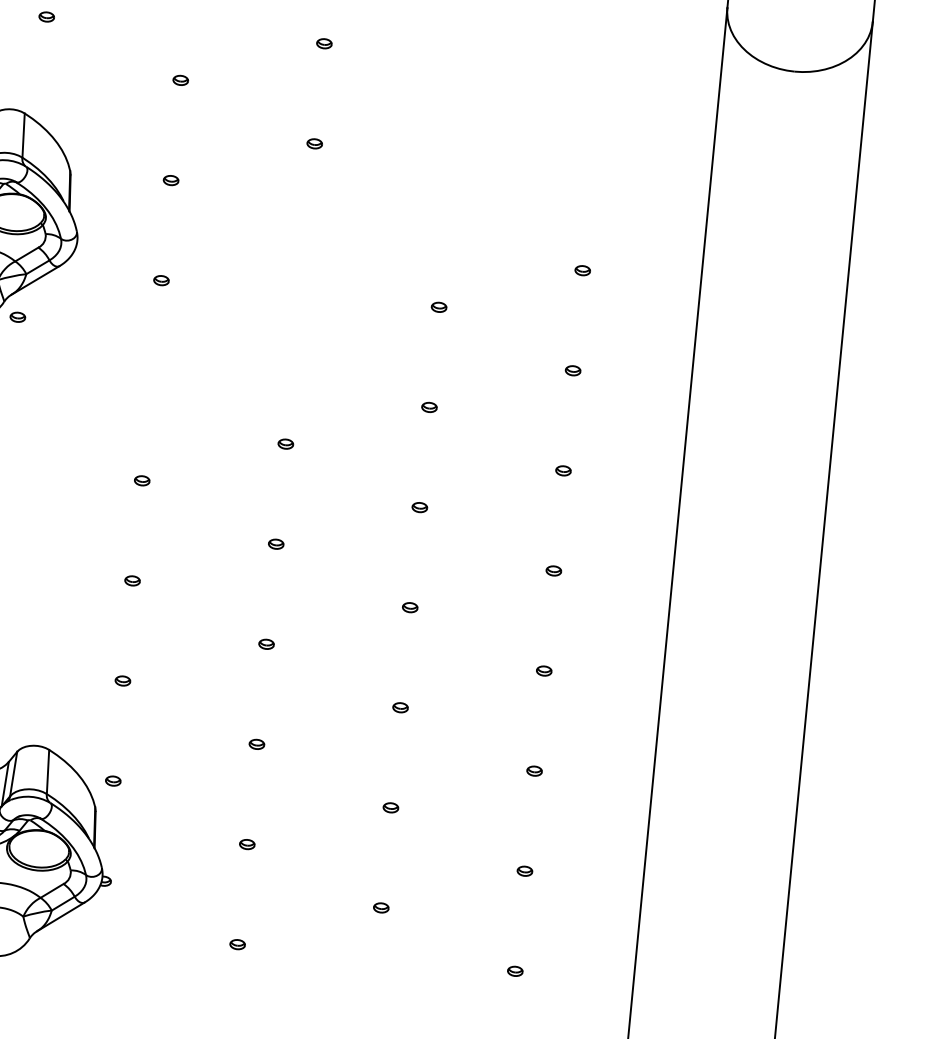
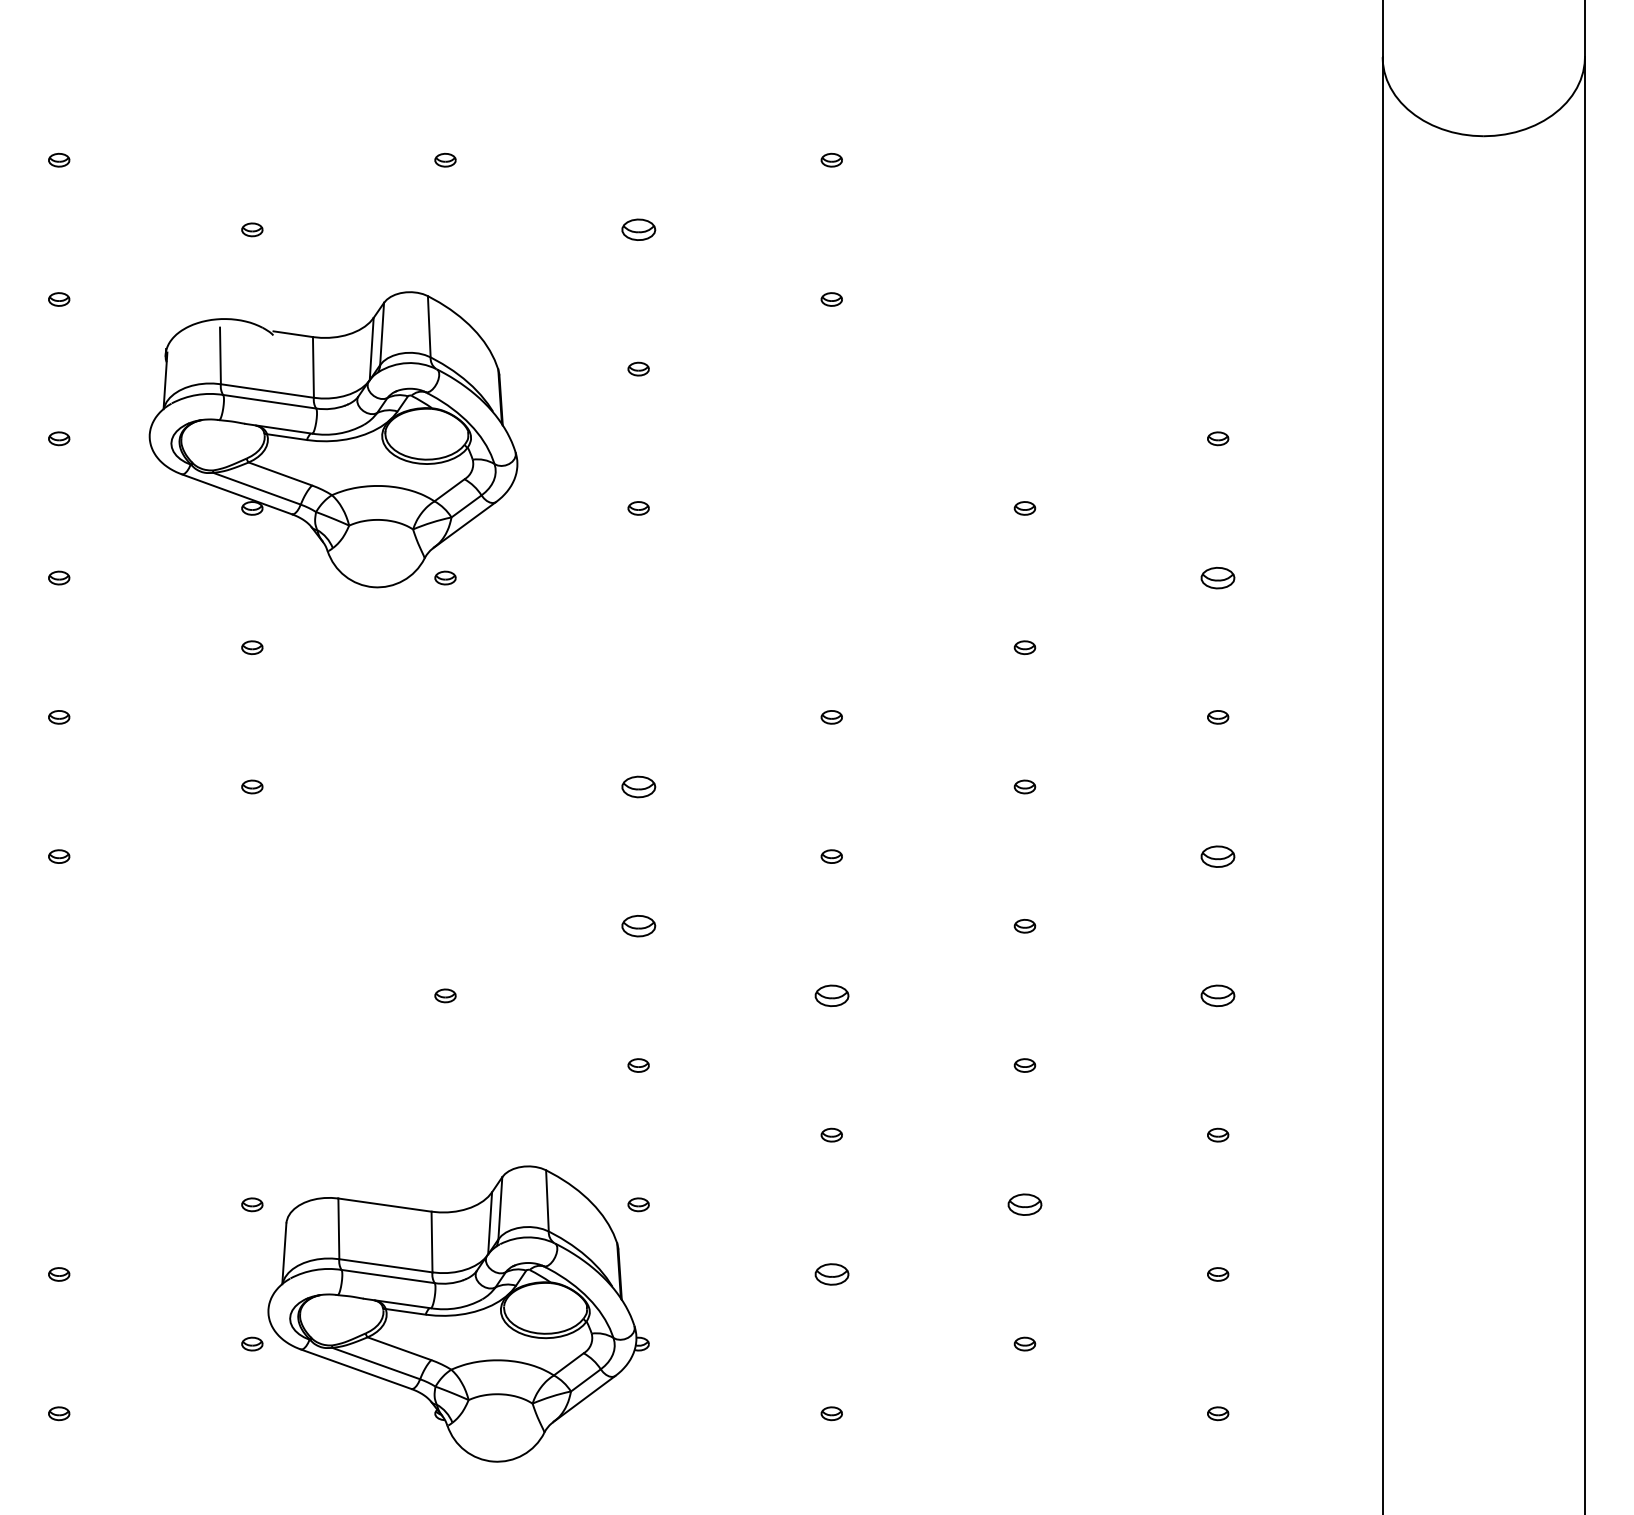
part: (180, 80) -> (638, 229), size x1.6
part: (573, 370) -> (1218, 577), size x1.6
part: (142, 480) -> (638, 786), size x1.6
part: (554, 570) -> (1218, 856), size x1.6
part: (132, 581) -> (638, 926), size x1.6
part: (266, 644) -> (831, 995), size x1.6
part: (544, 670) -> (1218, 995), size x1.6
part: (390, 807) -> (1024, 1204), size x1.6
part: (247, 844) -> (831, 1274), size x1.6

